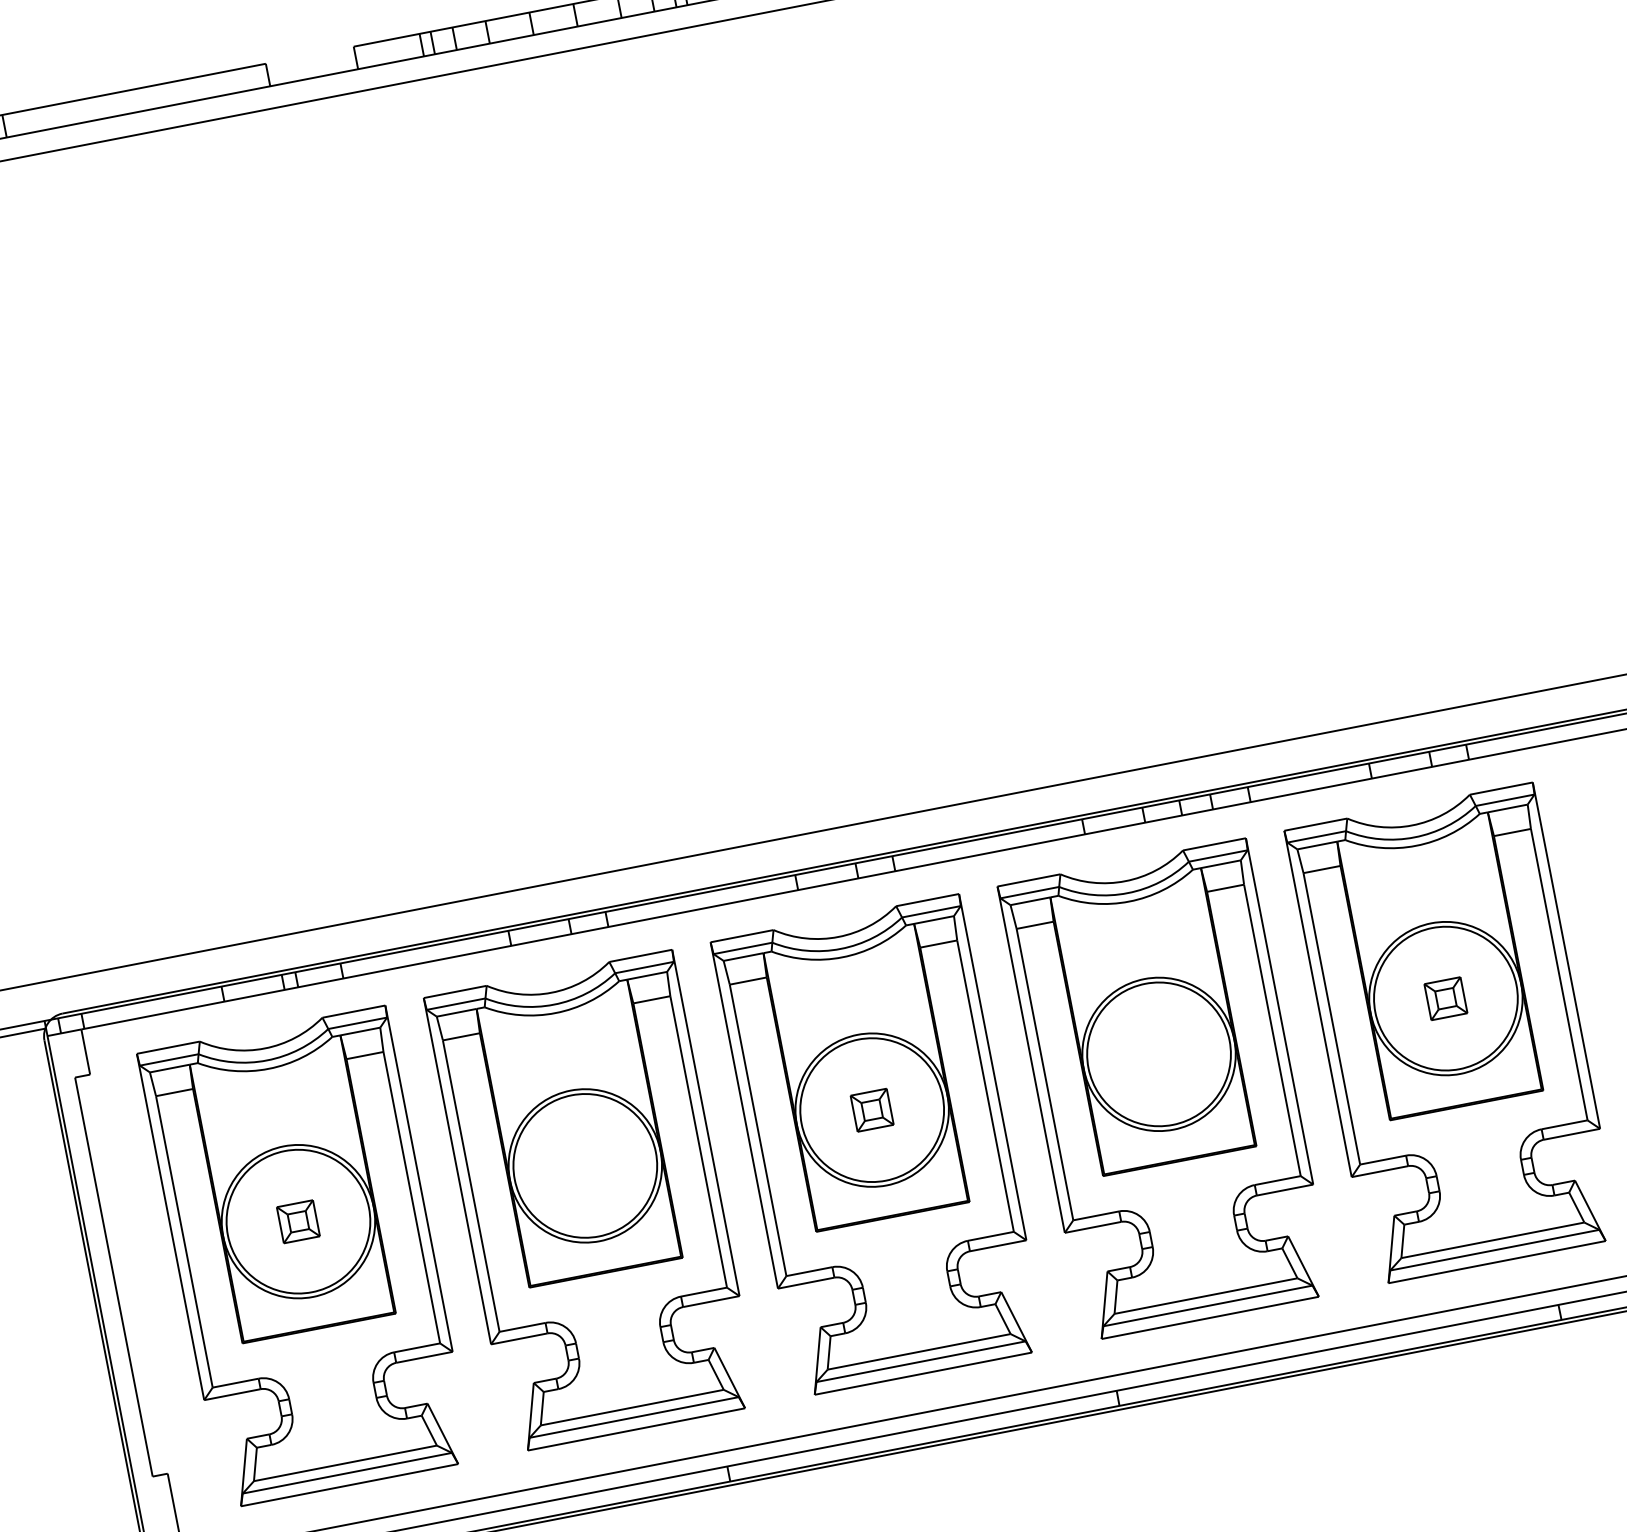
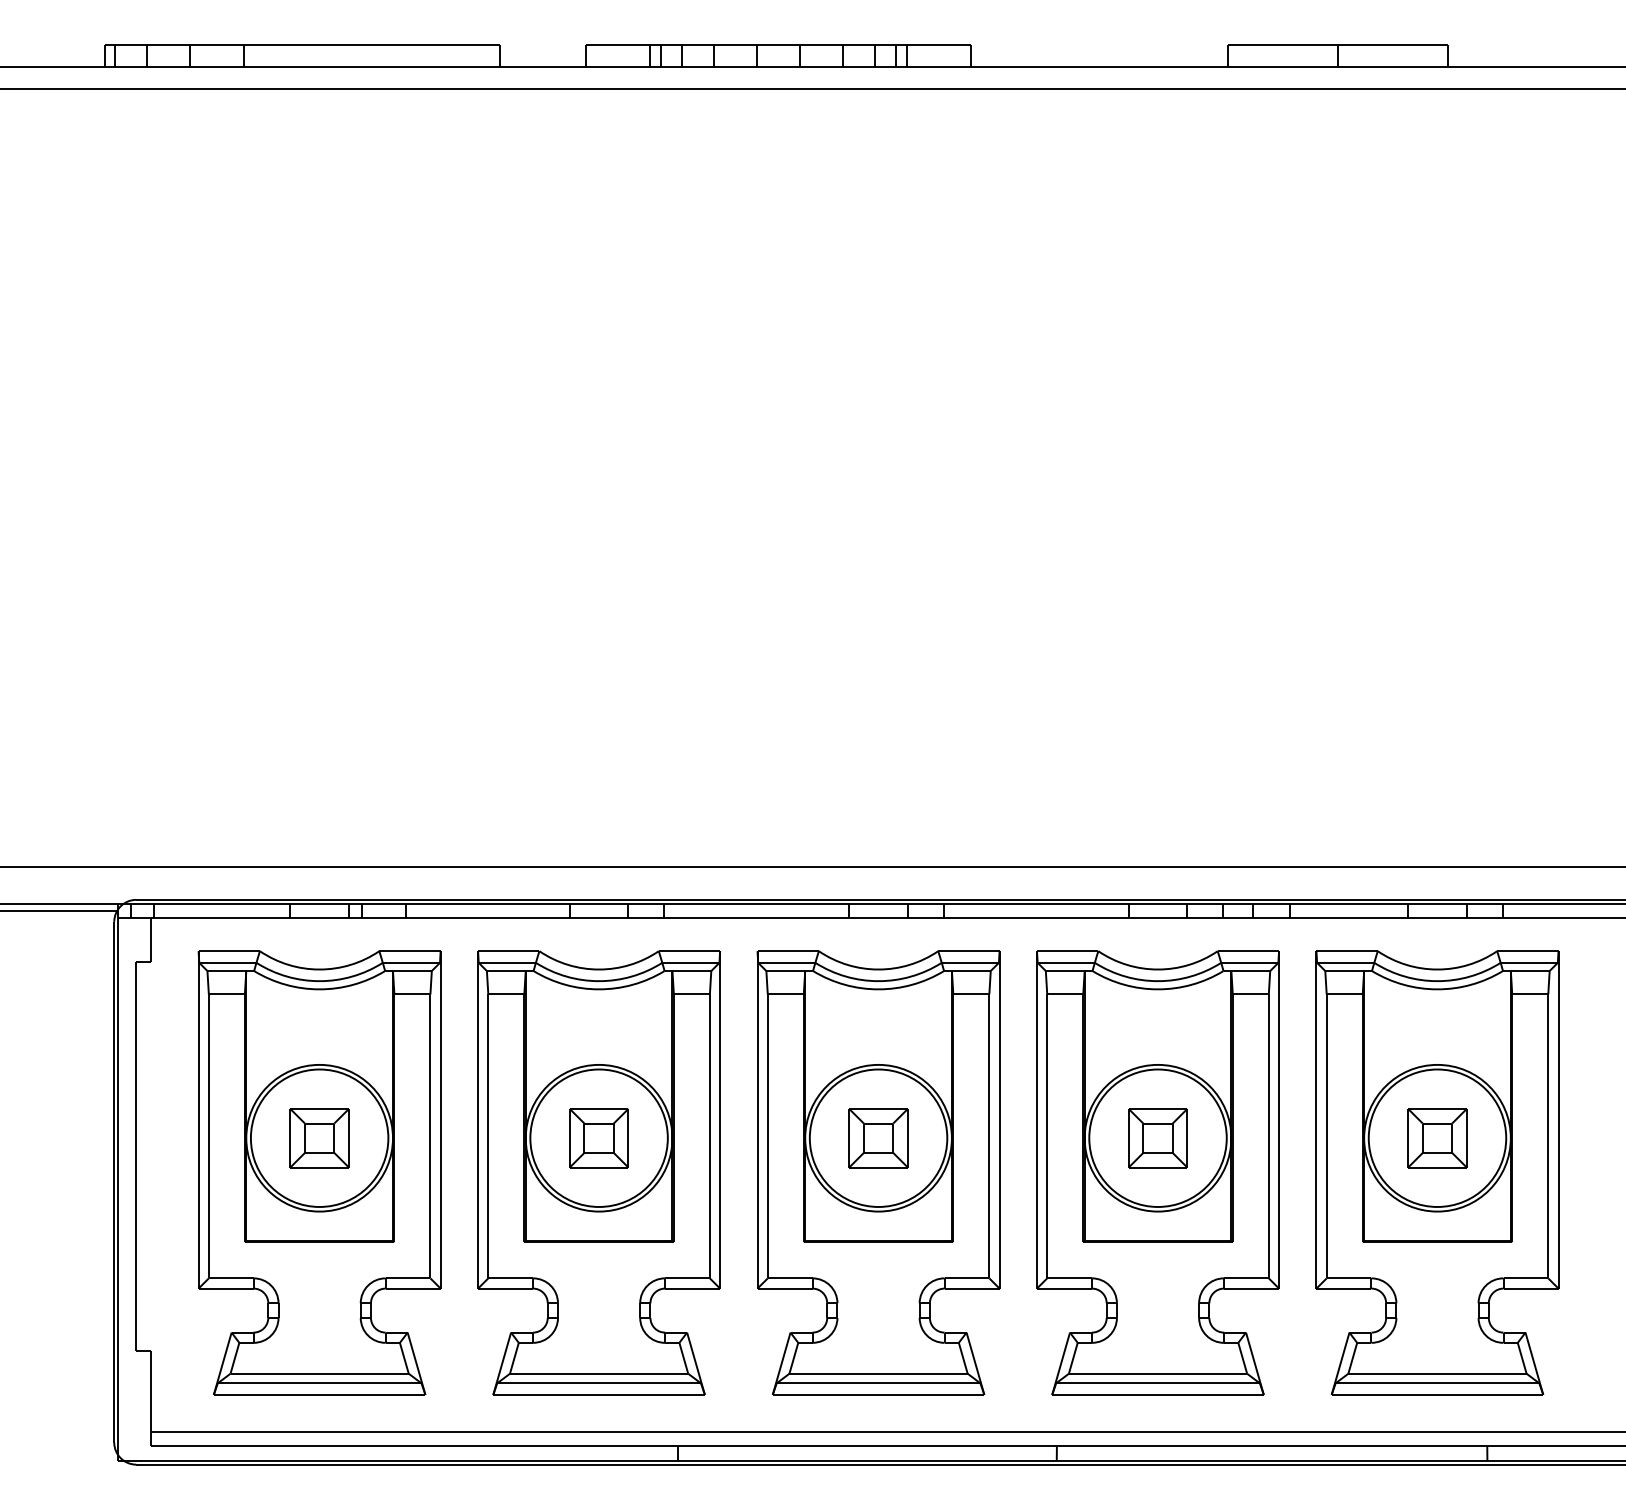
part: (1445, 998) -> (1437, 1138), size x1.67
part: (1158, 1054) -> (1157, 1138), added
part: (872, 1110) -> (878, 1138), size x1.67
part: (584, 1166) -> (598, 1138), added
part: (298, 1221) -> (319, 1138), size x1.67

